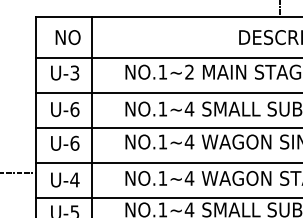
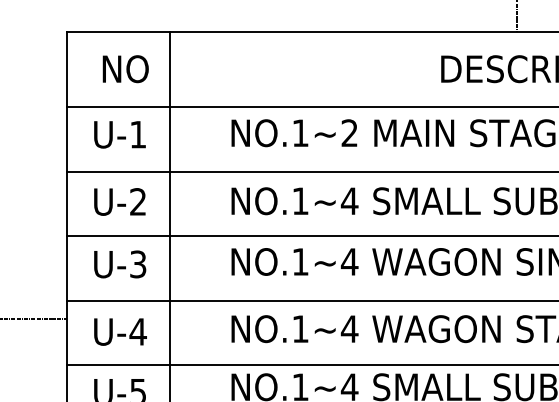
text: (74, 72) -> (137, 133), U-3 -> U-1
text: (74, 109) -> (137, 201), U-6 -> U-2
text: (74, 142) -> (137, 262), U-6 -> U-3

